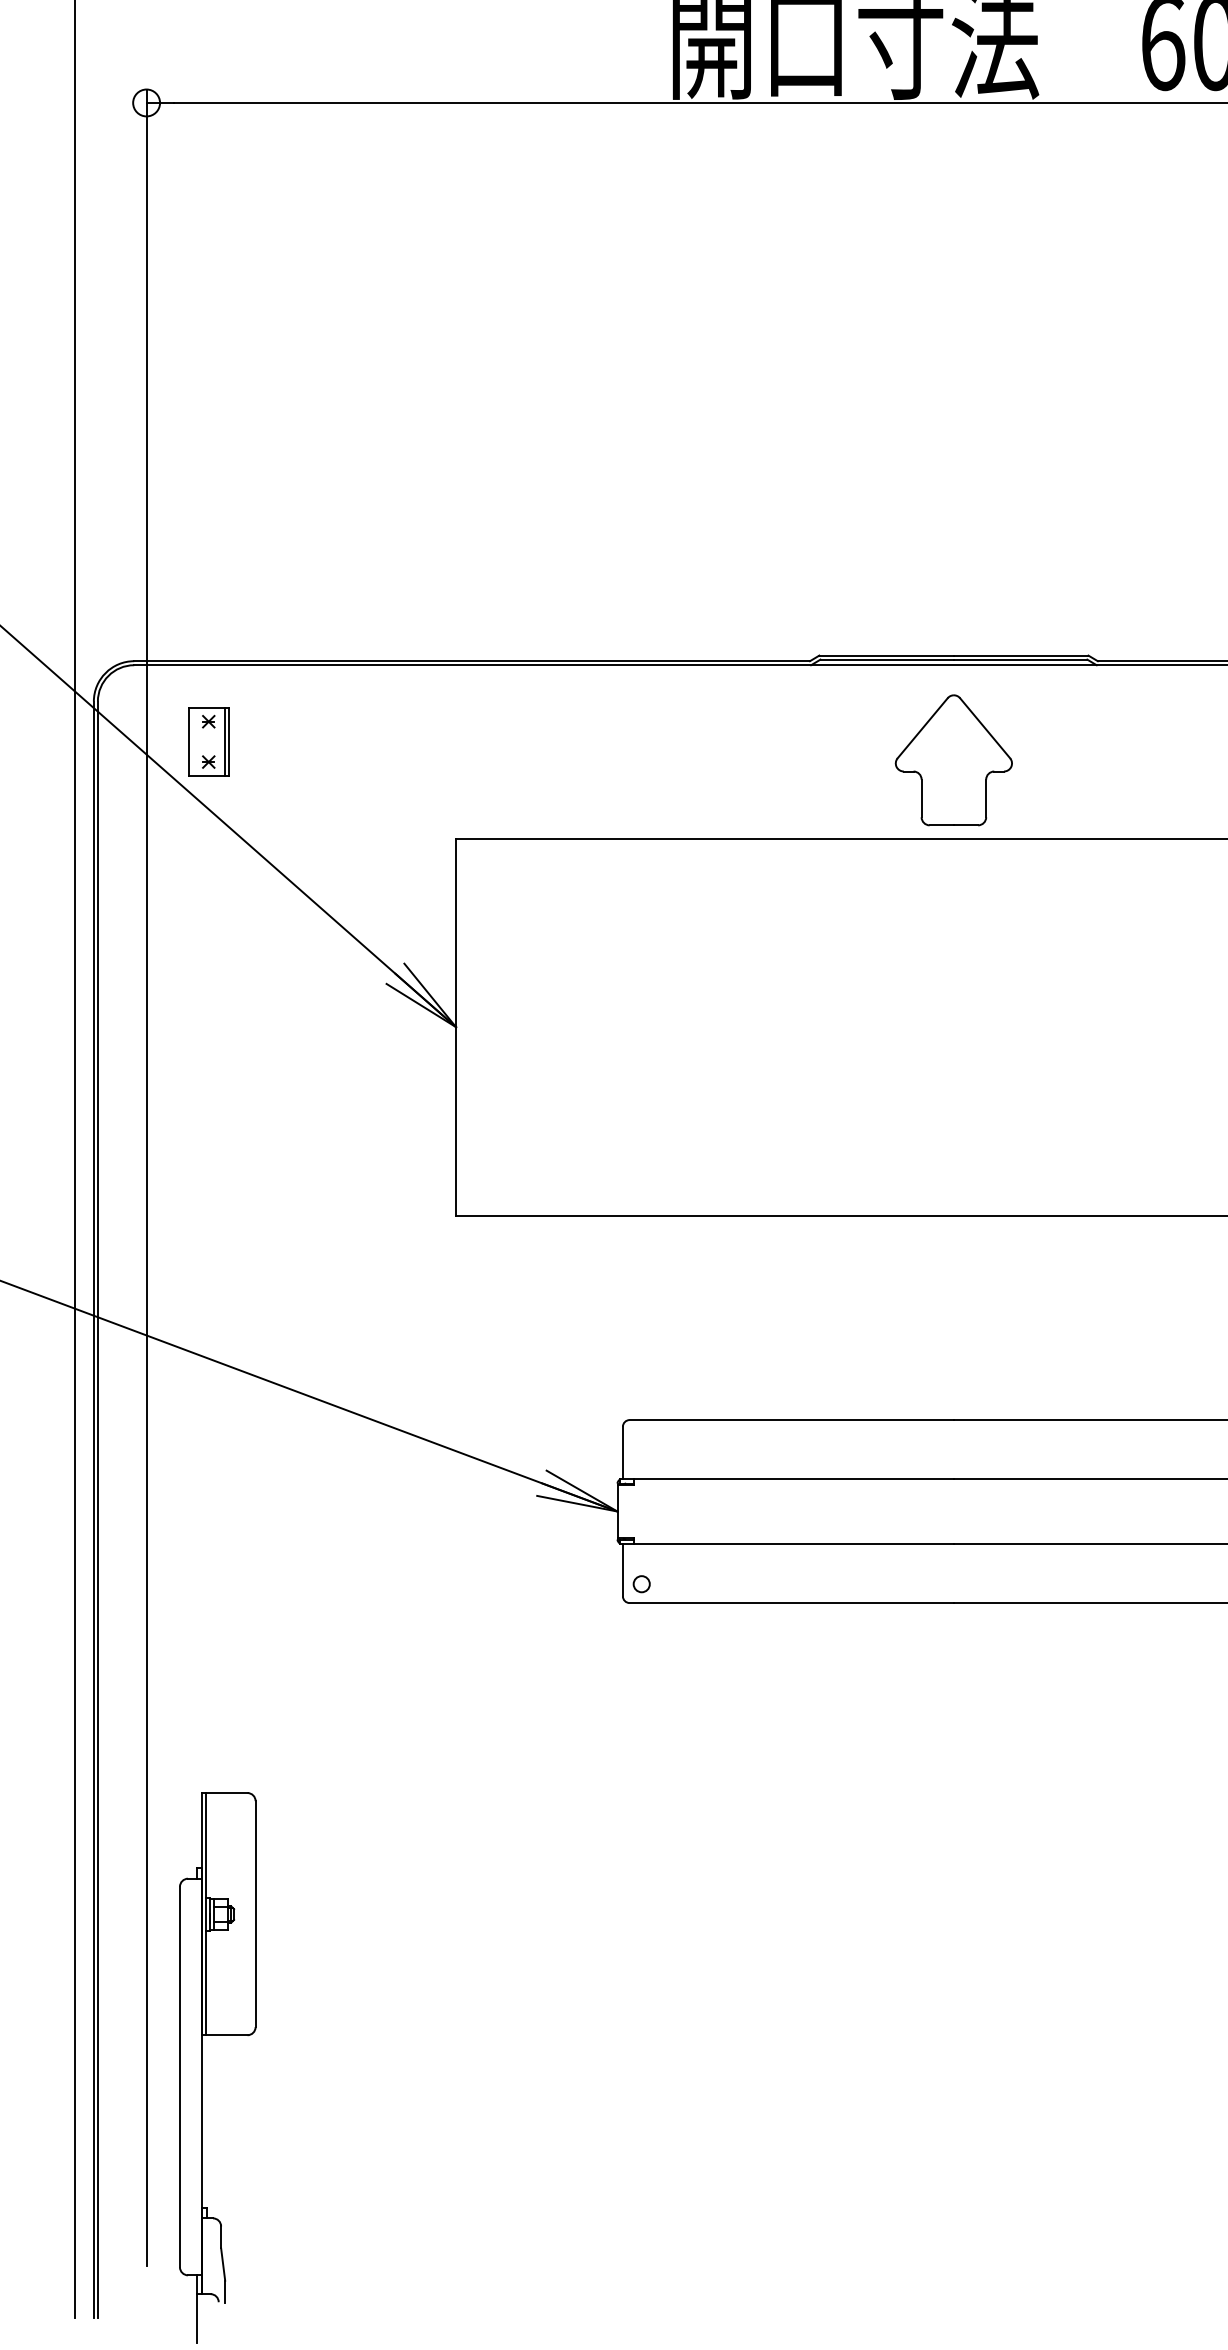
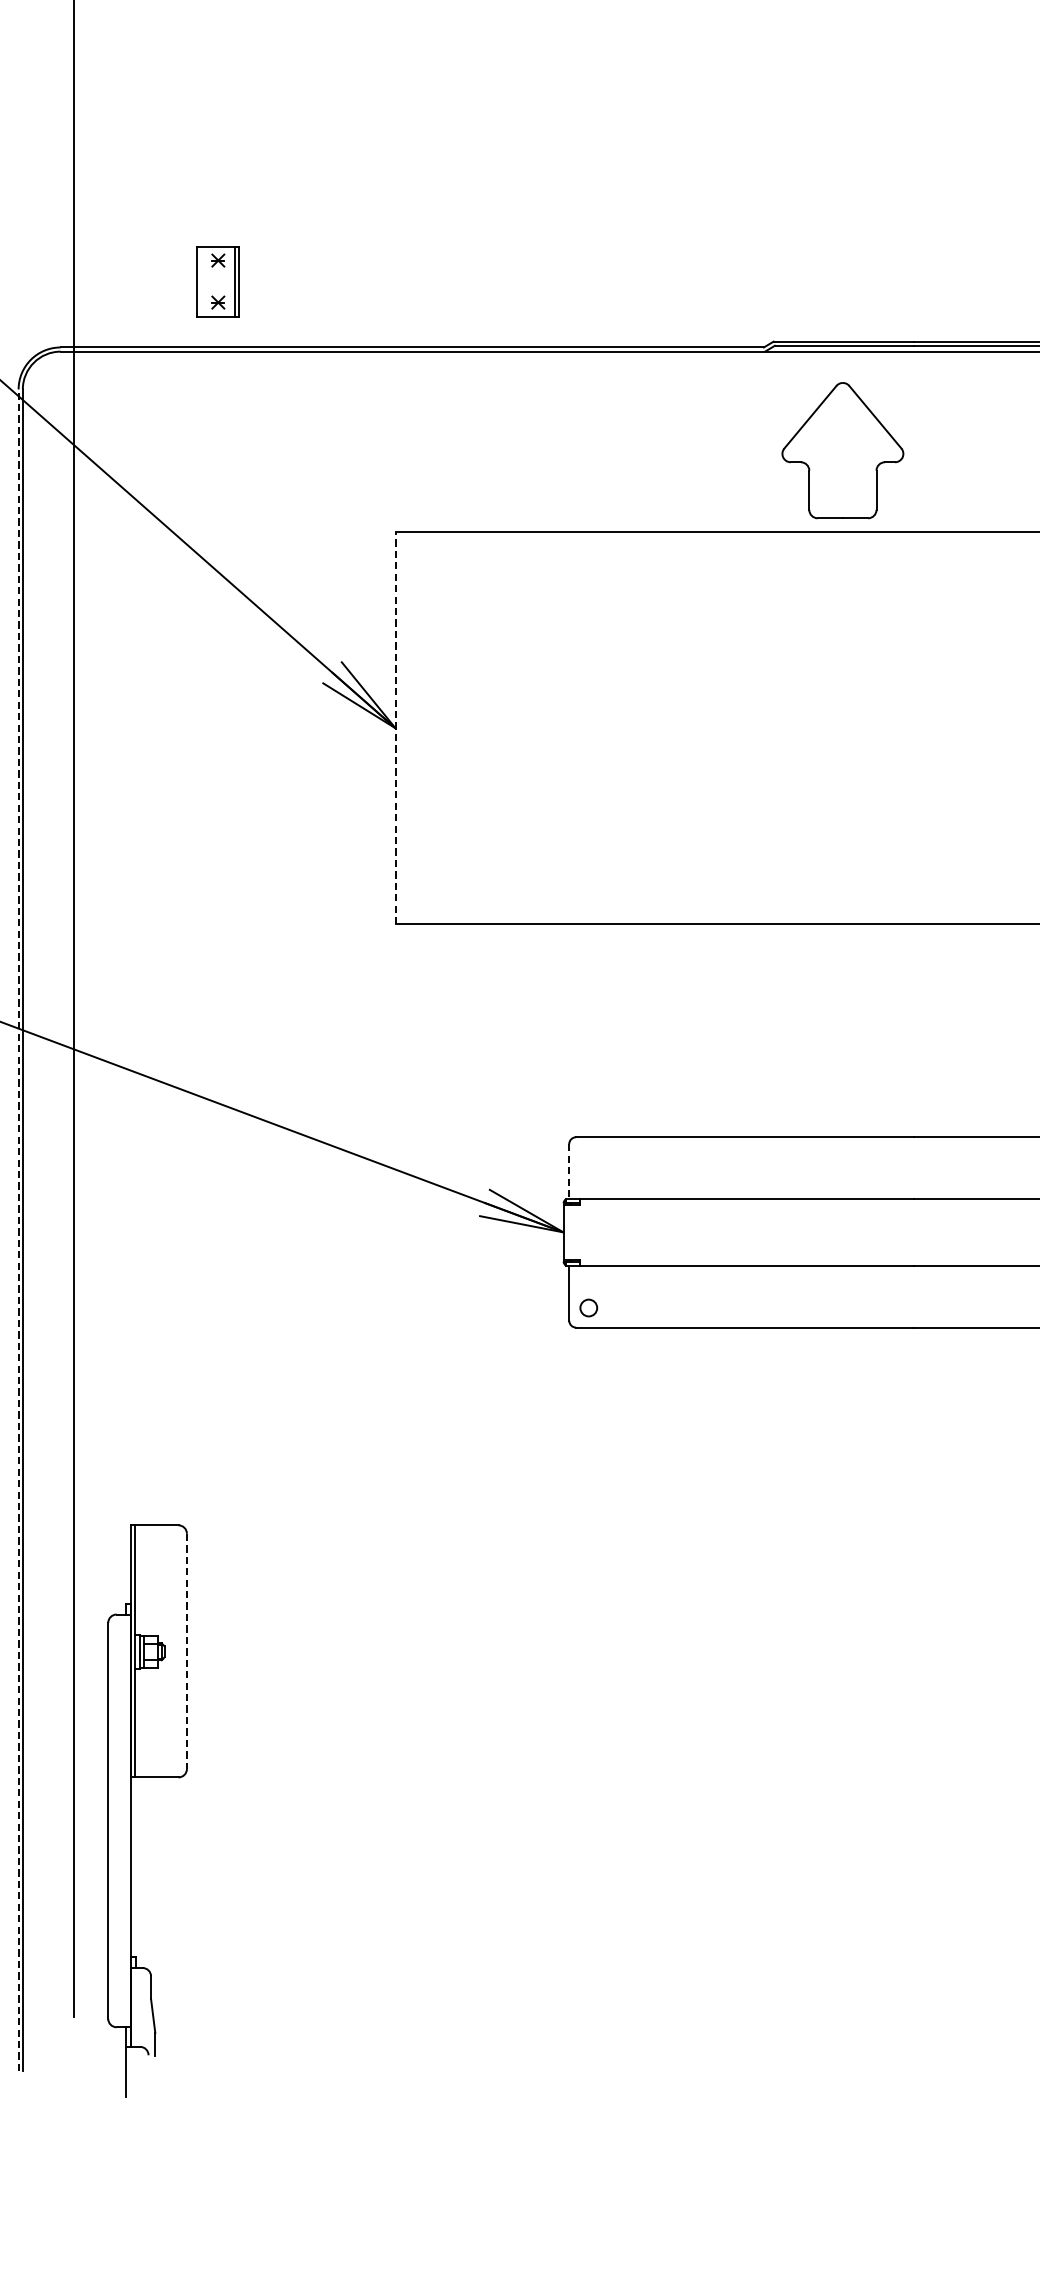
part: (208, 741) -> (218, 281), moved
part: (953, 760) -> (842, 450), moved
line: (456, 1026) -> (396, 727), solid -> dashed
line: (622, 1453) -> (568, 1172), solid -> dashed
line: (93, 1509) -> (18, 1230), solid -> dashed
line: (255, 1914) -> (186, 1651), solid -> dashed

